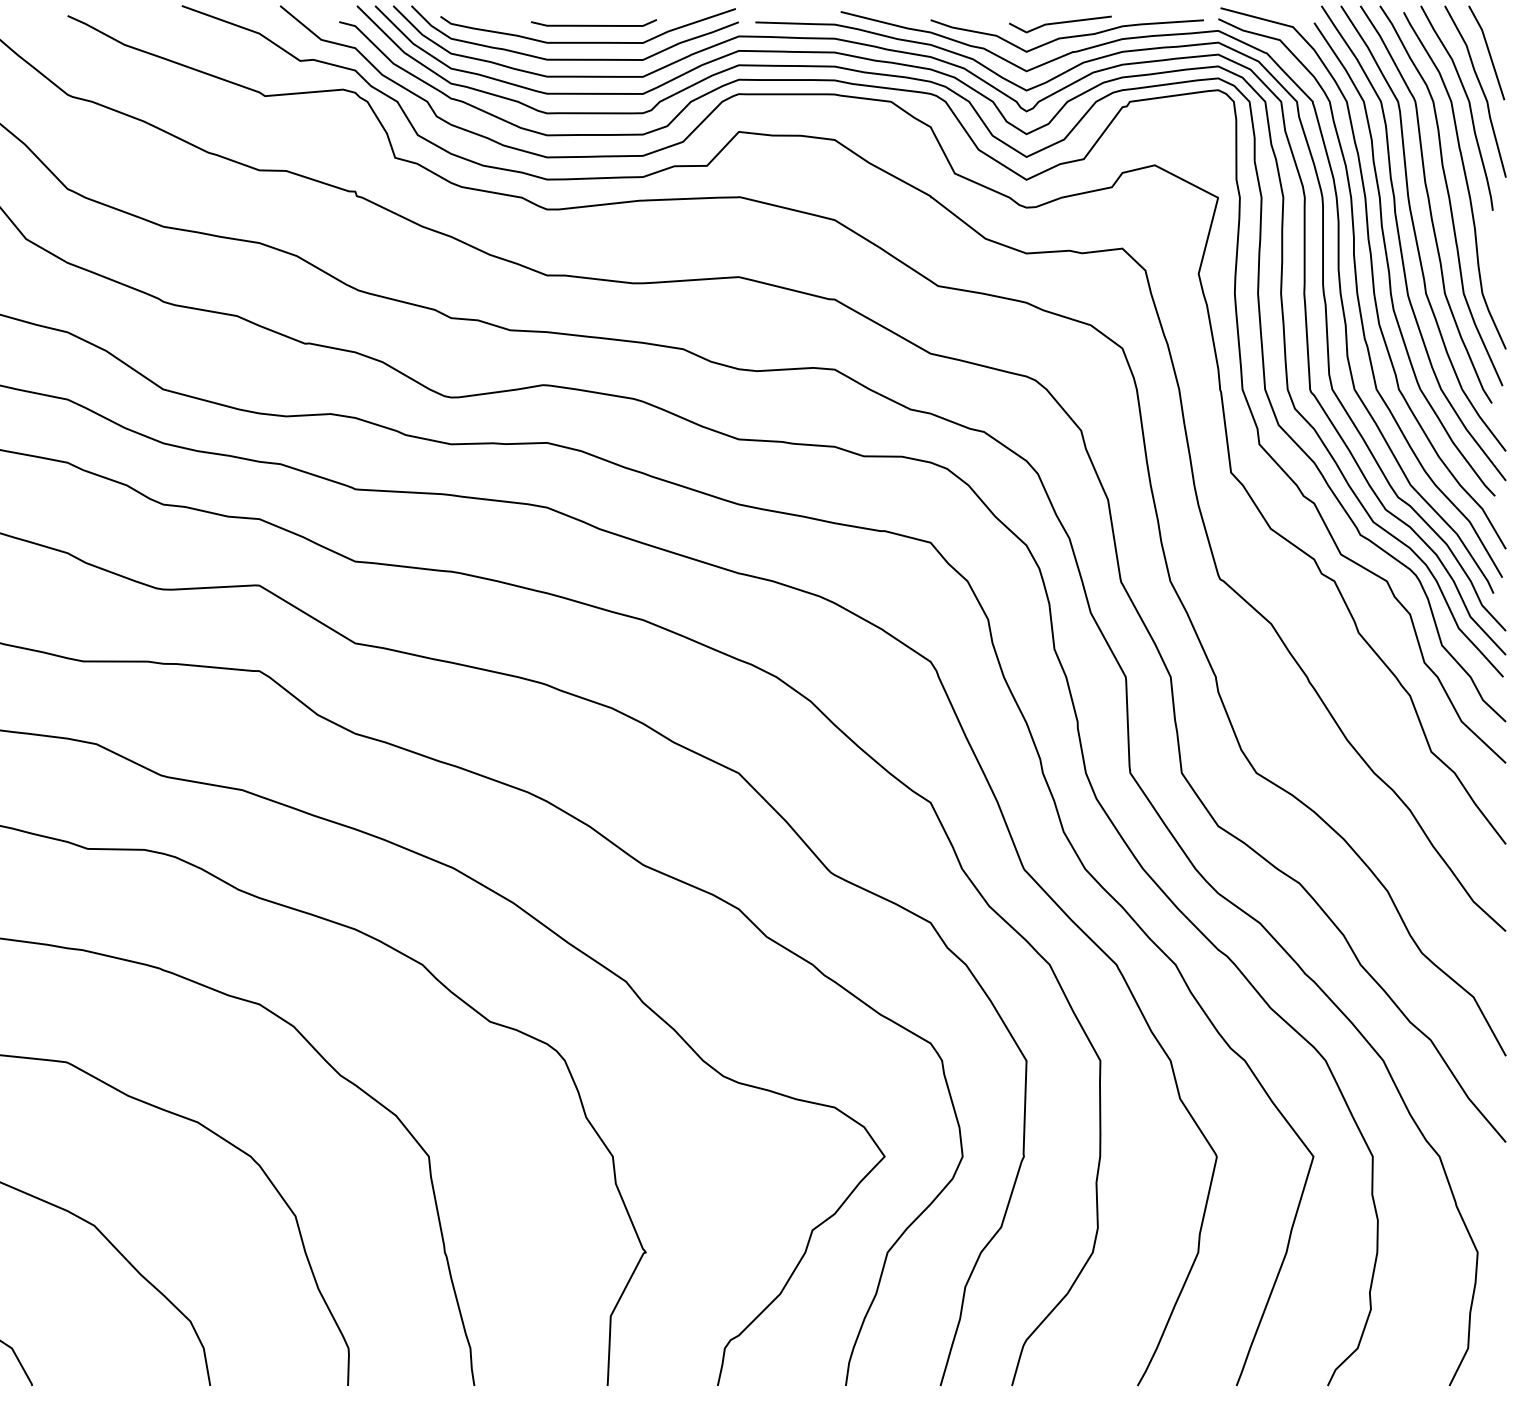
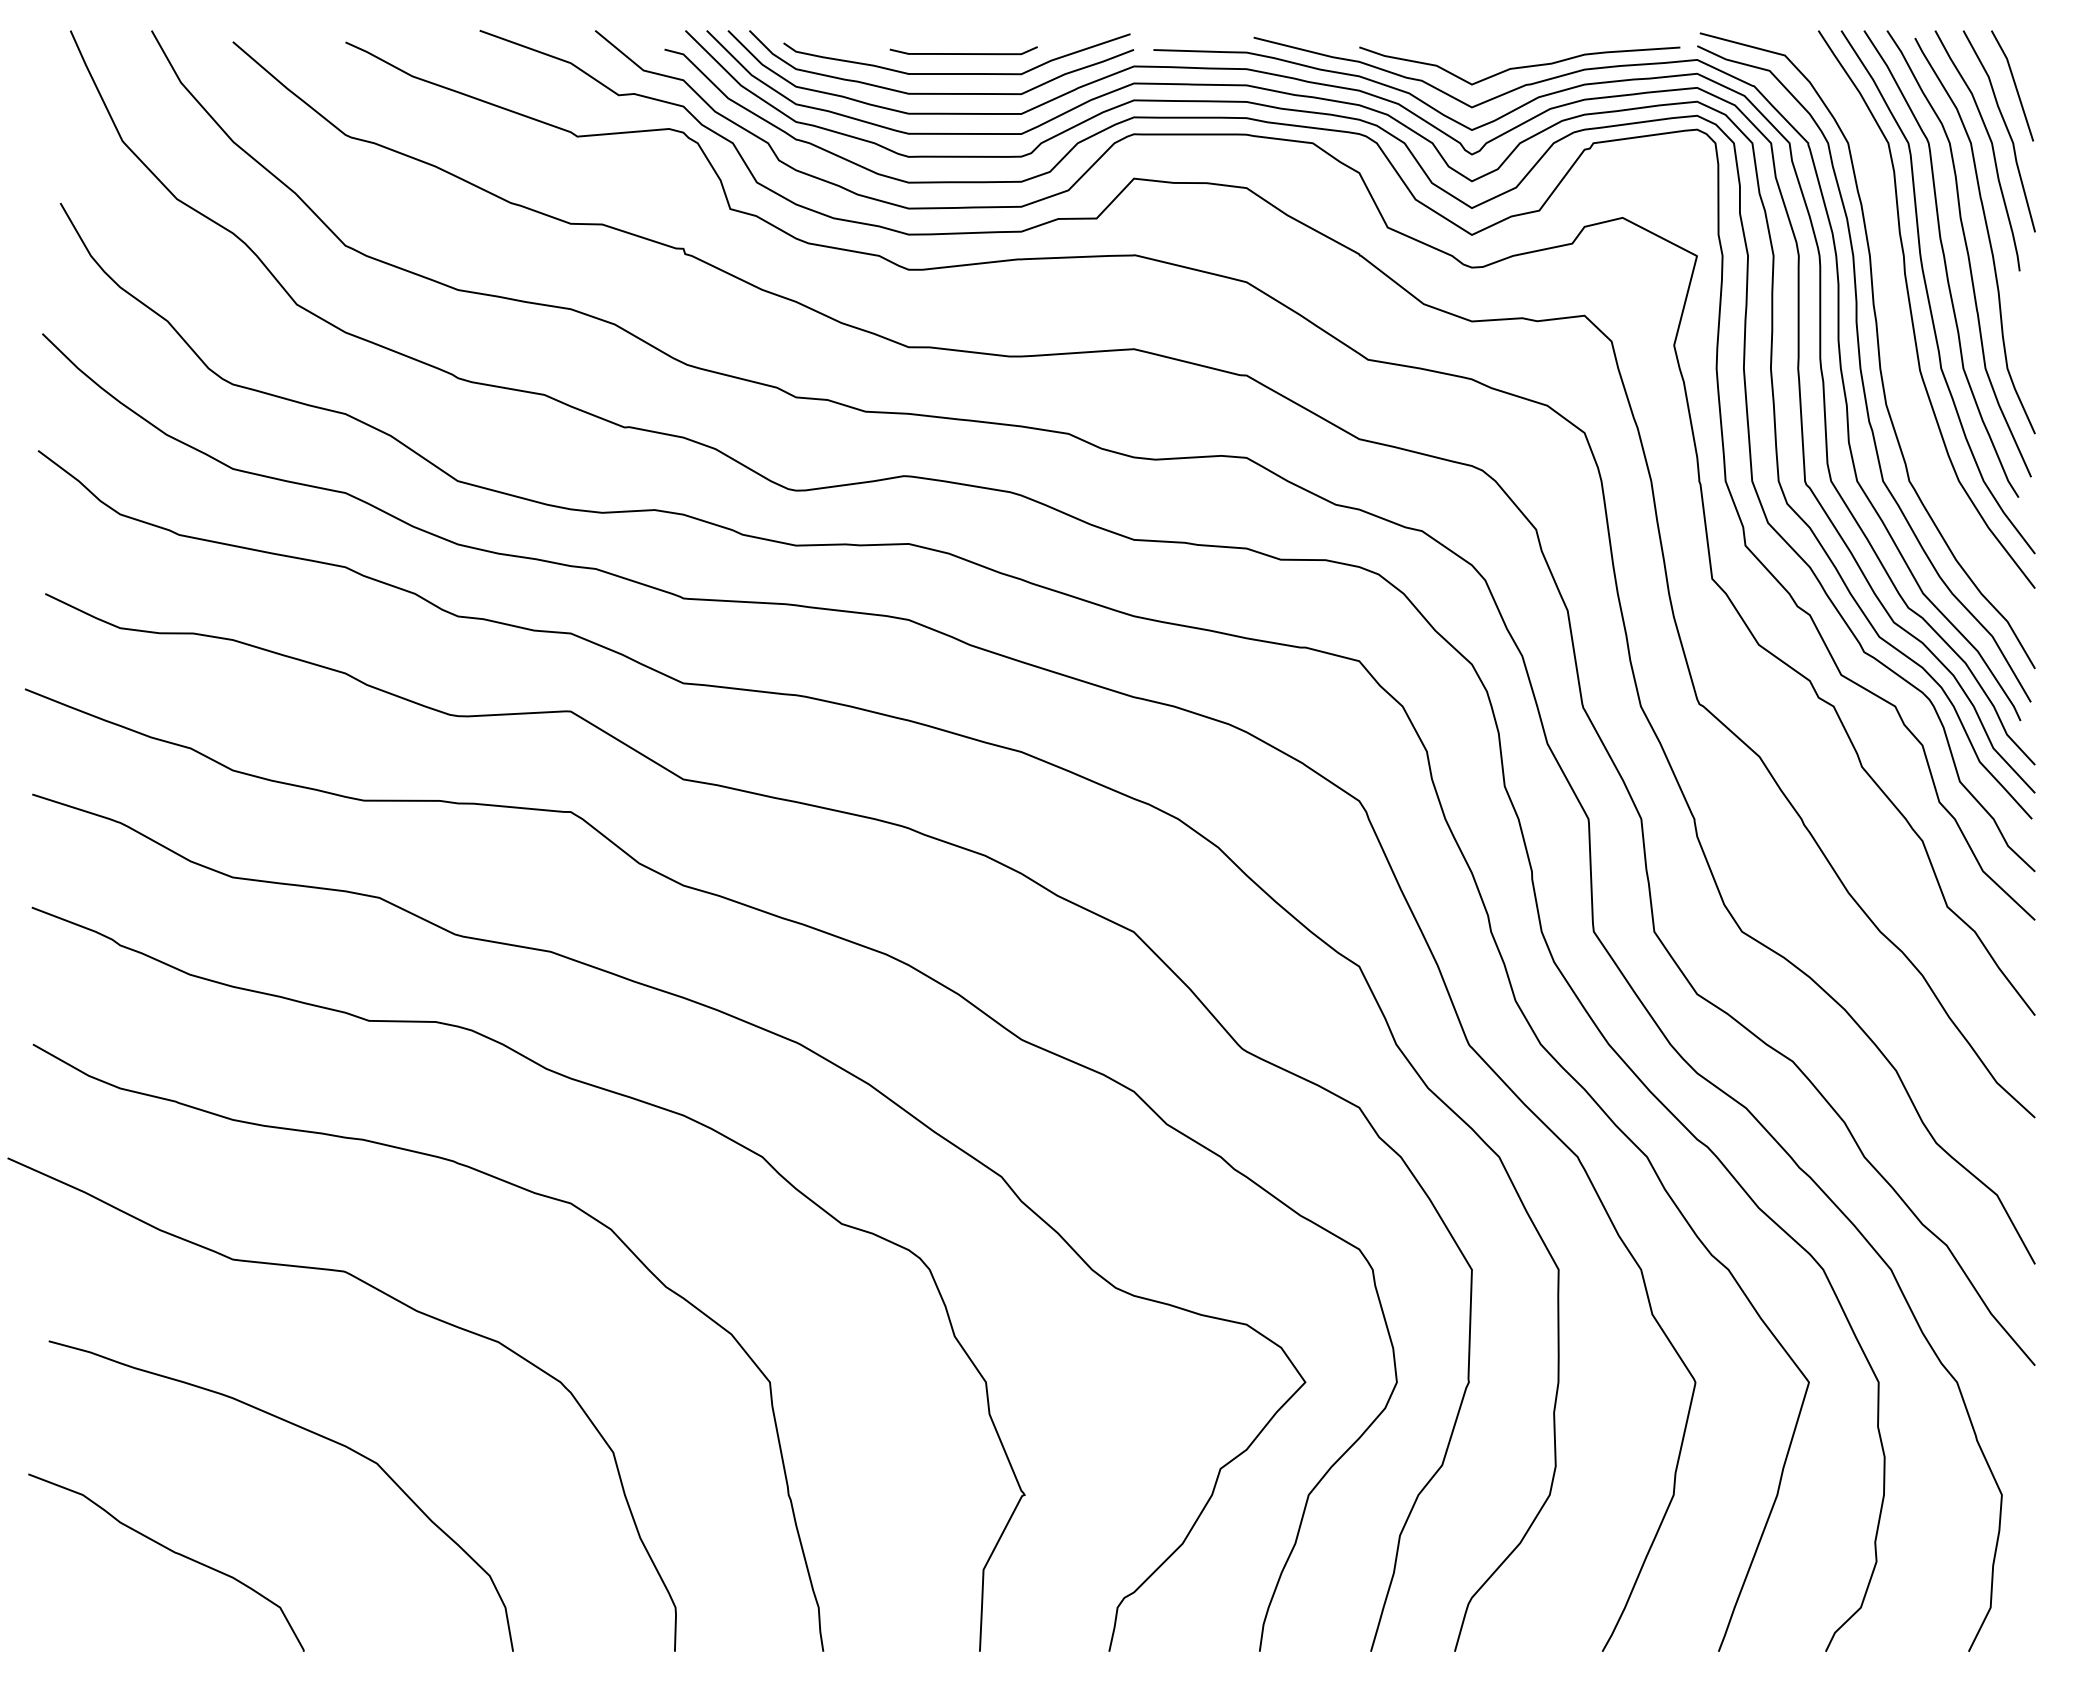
line: (1060, 23) -> (1511, 51), removed
curve: (1388, 263) -> (1897, 333), removed

